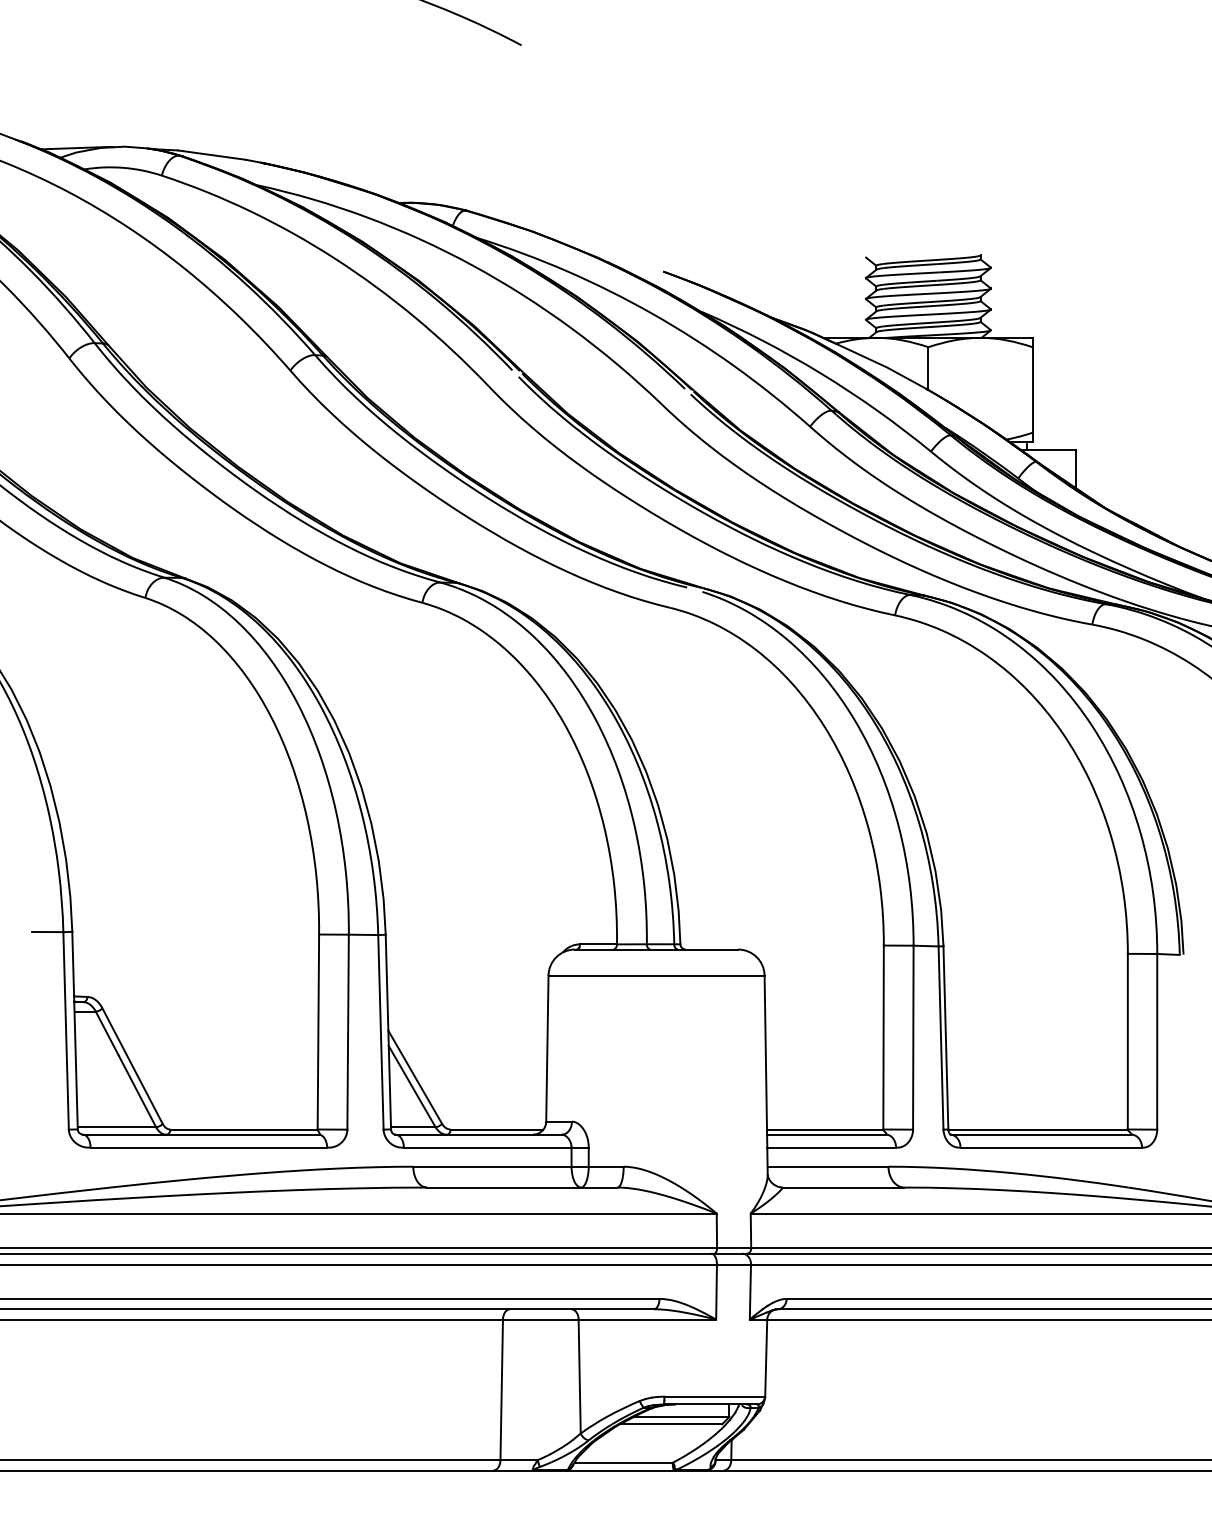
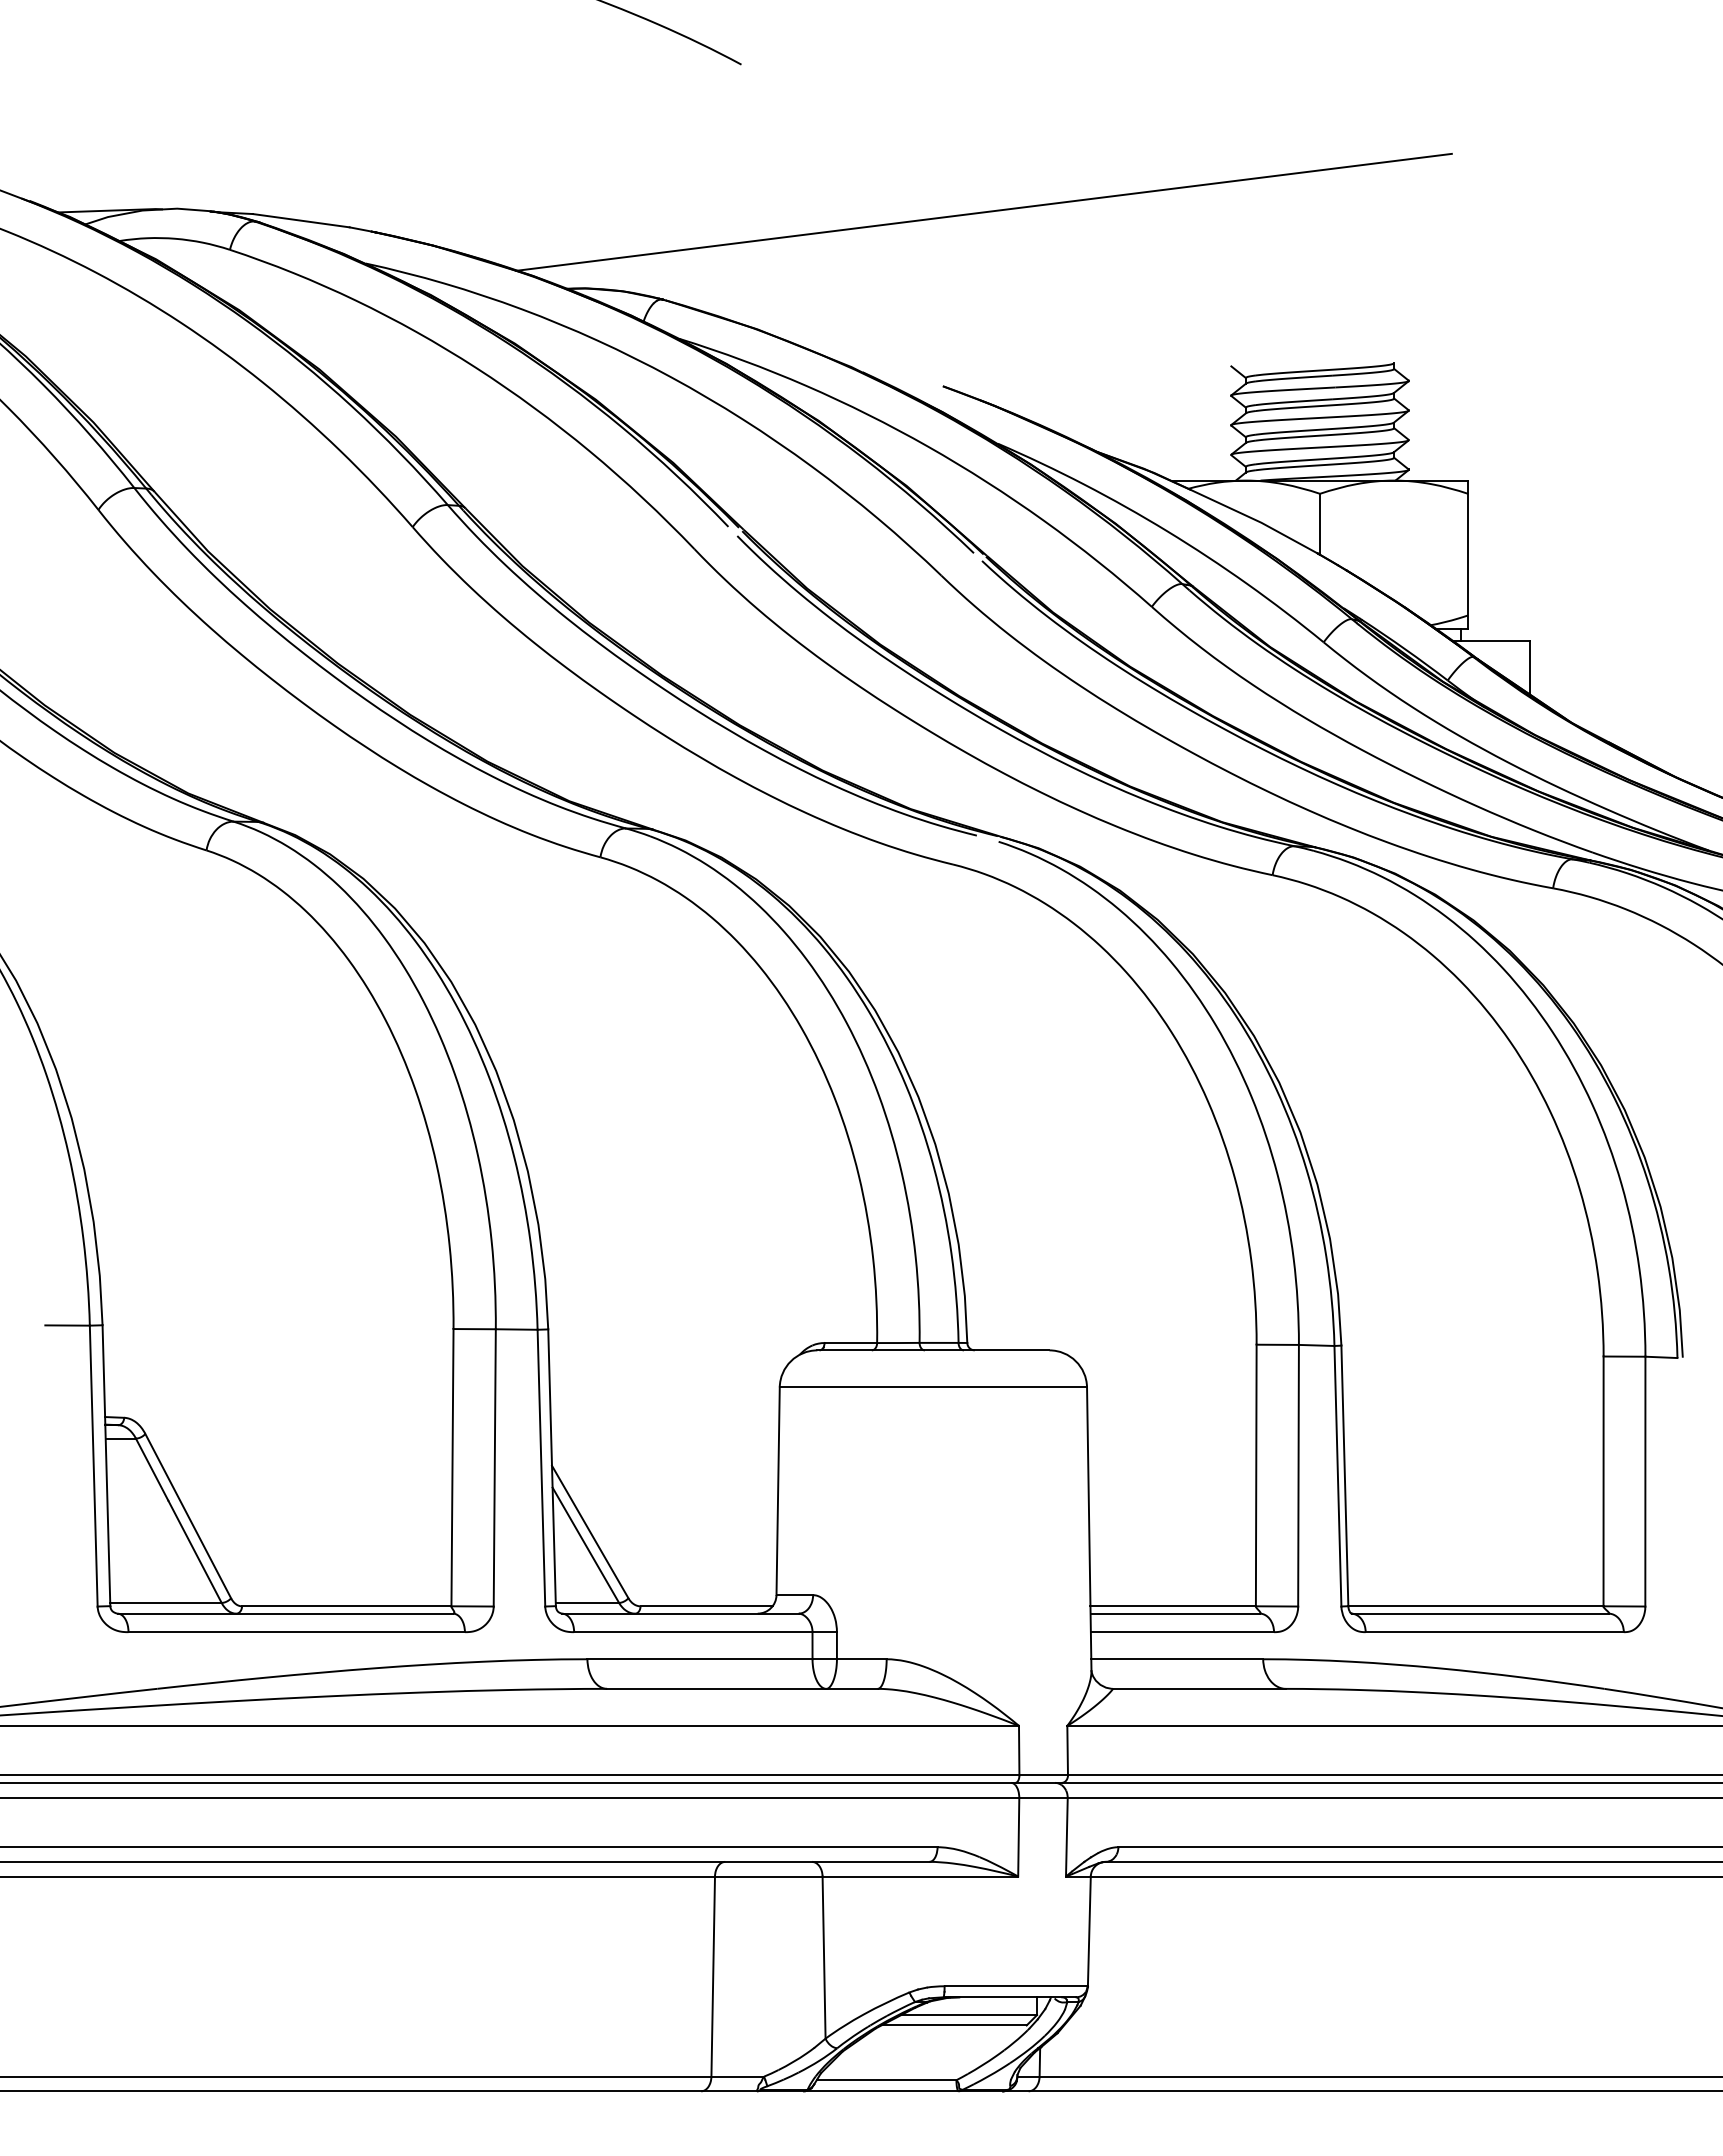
line: (691, 148) -> (983, 211), added

